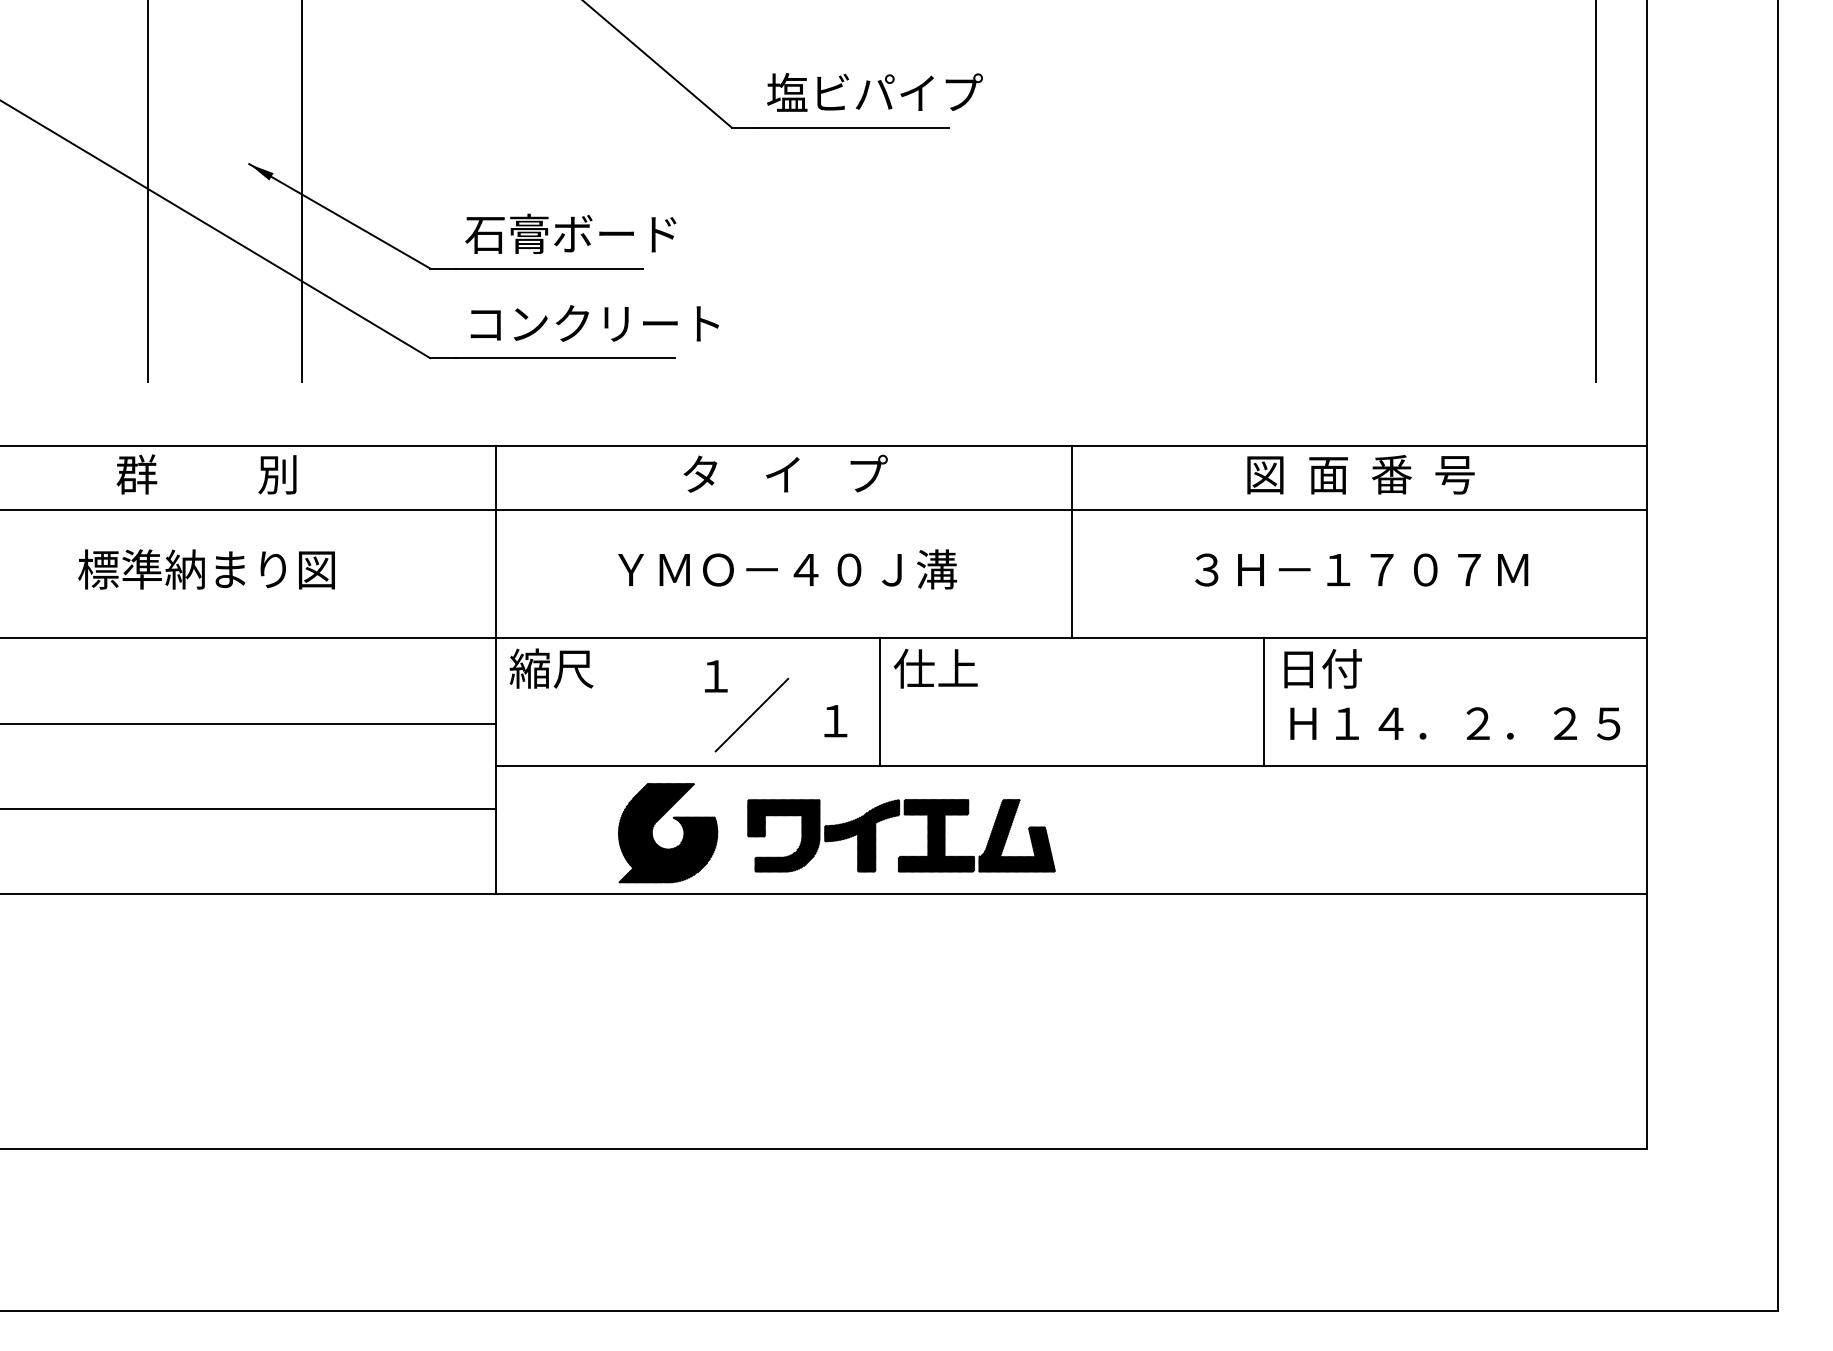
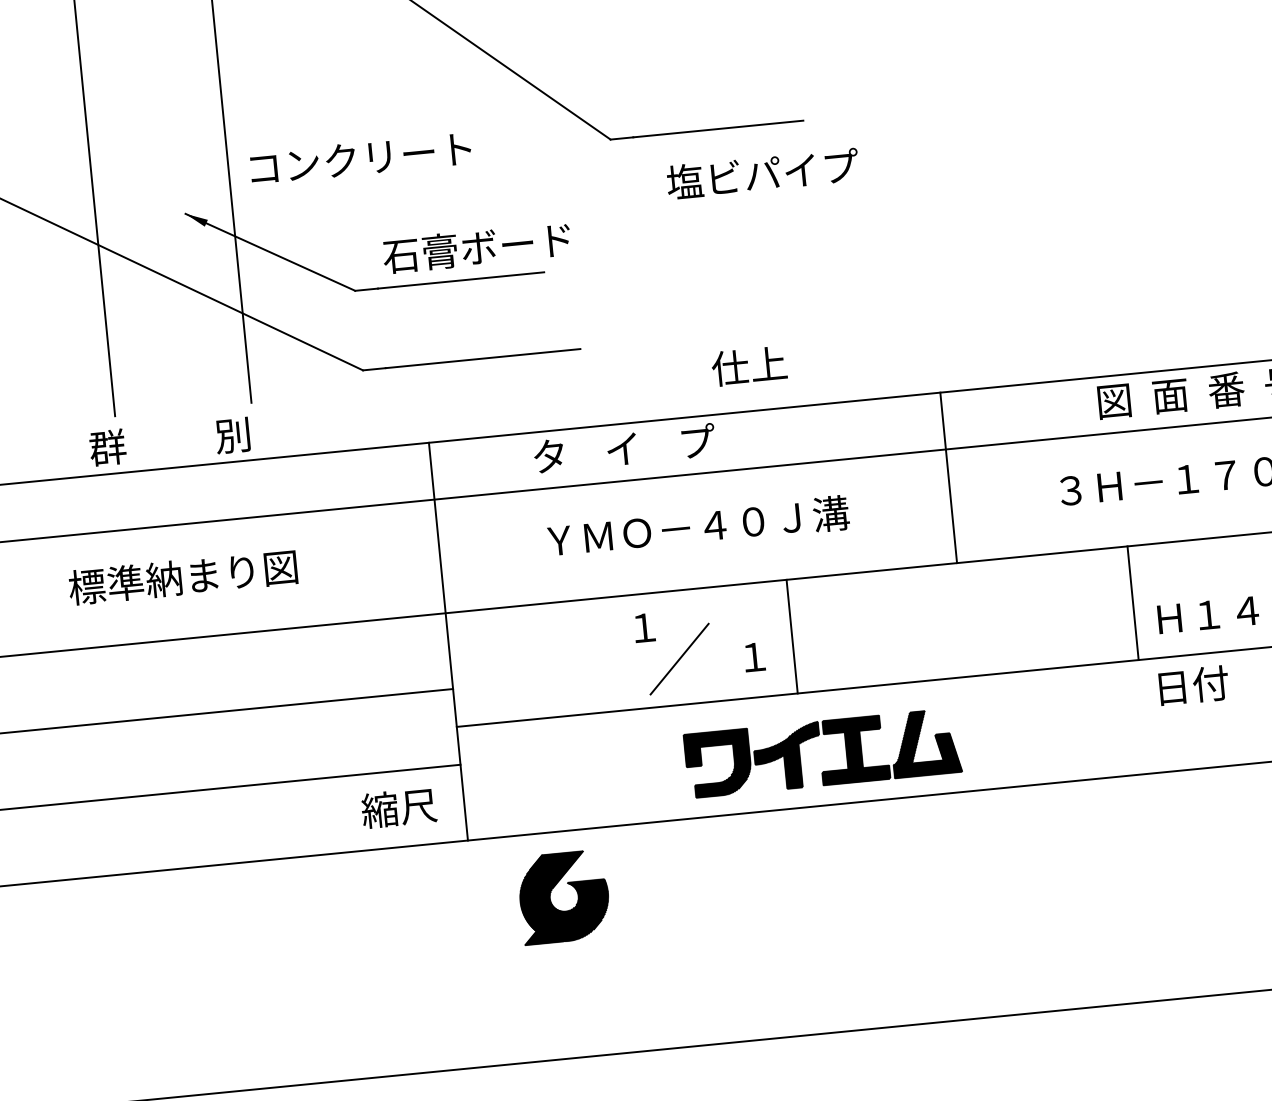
text: (874, 92) -> (762, 173), moved
text: (594, 323) -> (360, 158), moved
text: (785, 473) -> (624, 448), moved
text: (206, 474) -> (169, 441), moved
text: (551, 668) -> (399, 807), moved
text: (935, 668) -> (749, 365), moved
text: (1322, 668) -> (1193, 685), moved
part: (679, 823) -> (573, 887), moved

